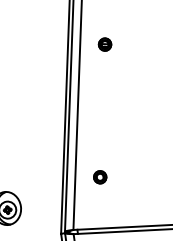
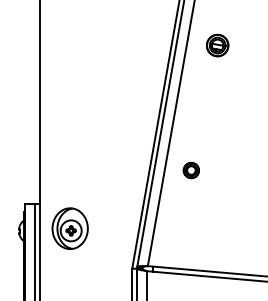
part: (104, 44) -> (217, 45), size x1.4
part: (99, 177) -> (190, 170), moved

